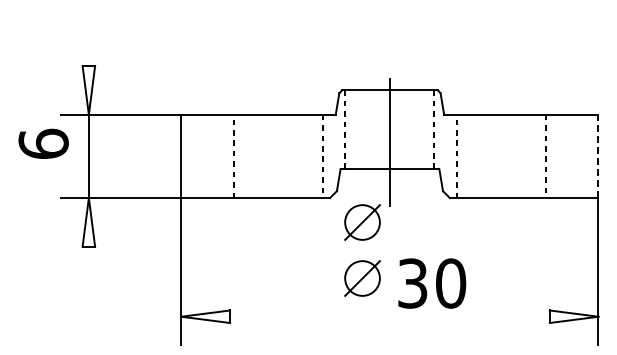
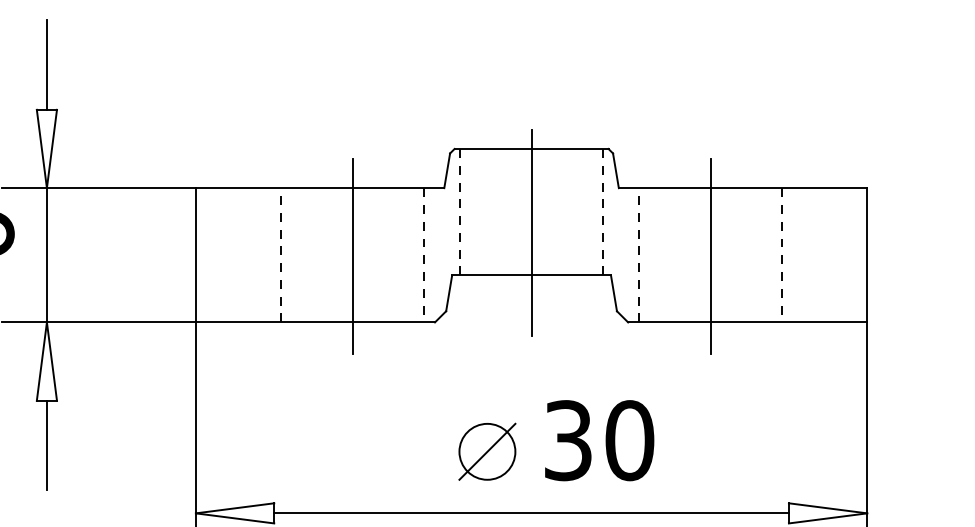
line: (88, 38) -> (46, 65), added
line: (278, 156) -> (352, 255), added
line: (501, 156) -> (711, 255), added
line: (598, 156) -> (867, 255), dashed -> solid
part: (362, 222) -> (487, 361), removed
line: (88, 274) -> (46, 445), added
text: (432, 283) -> (600, 440), moved
line: (389, 316) -> (530, 512), added

